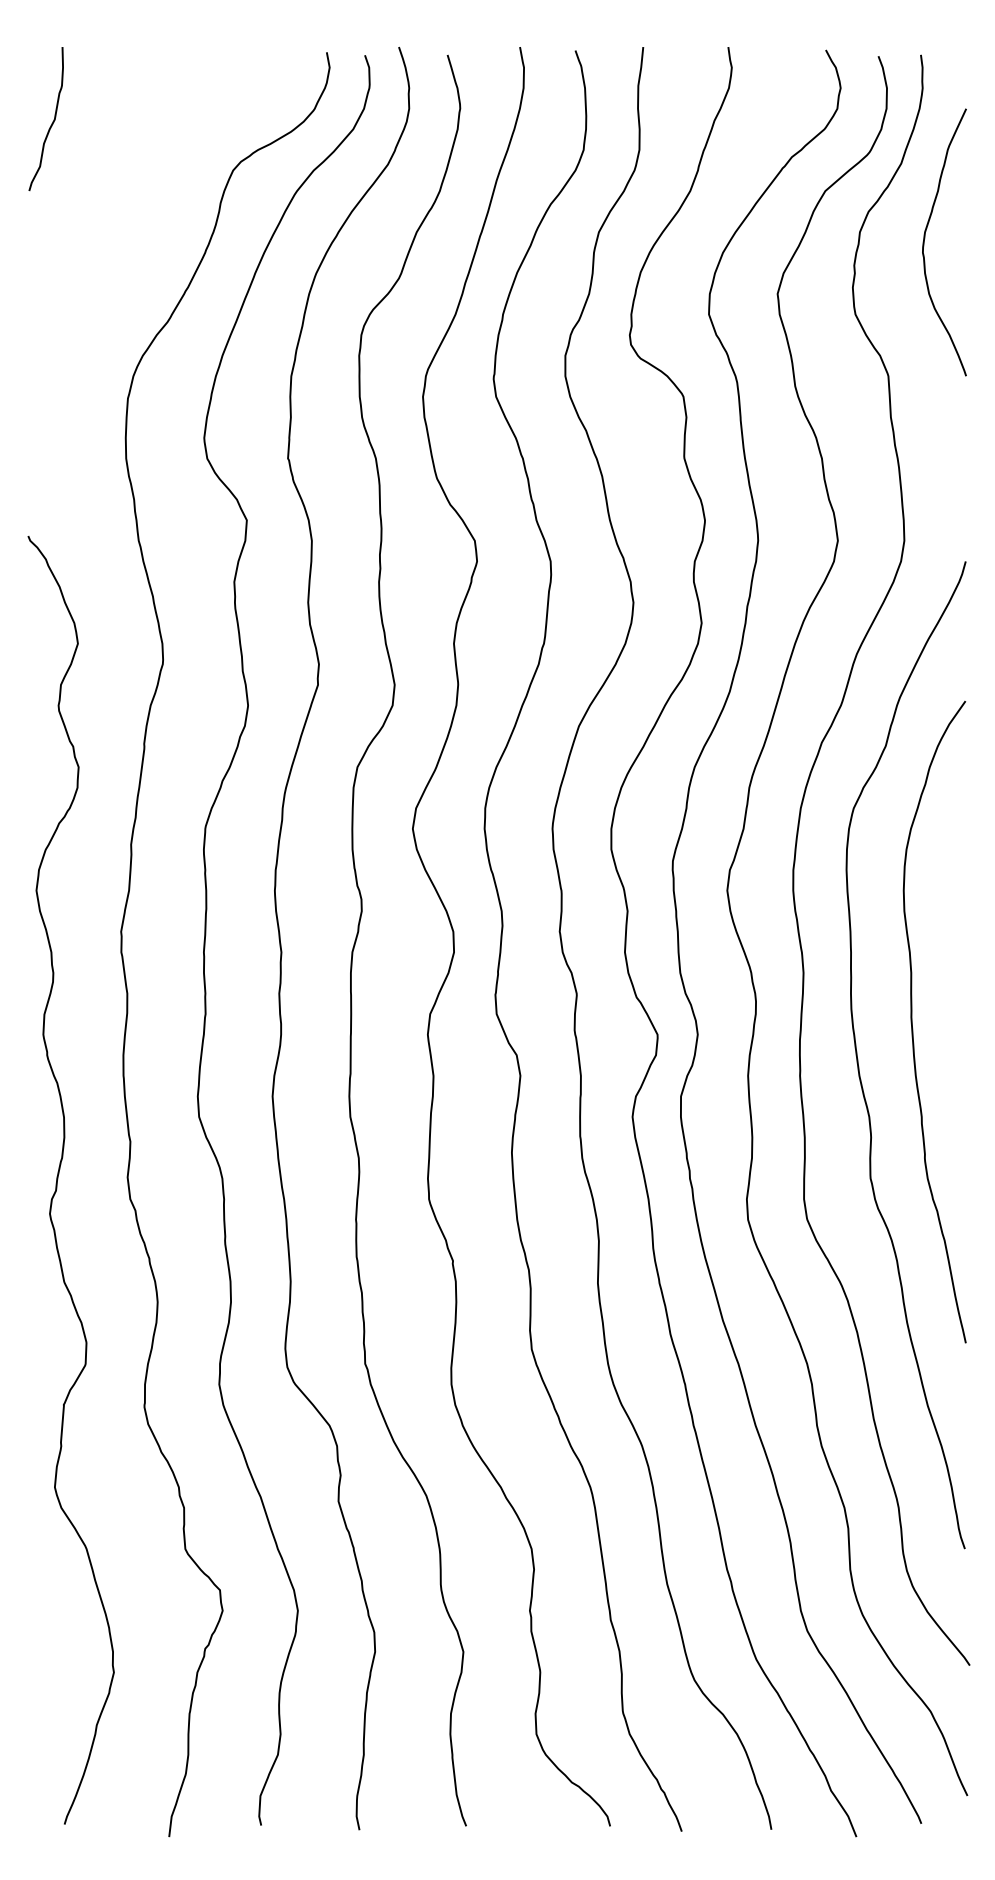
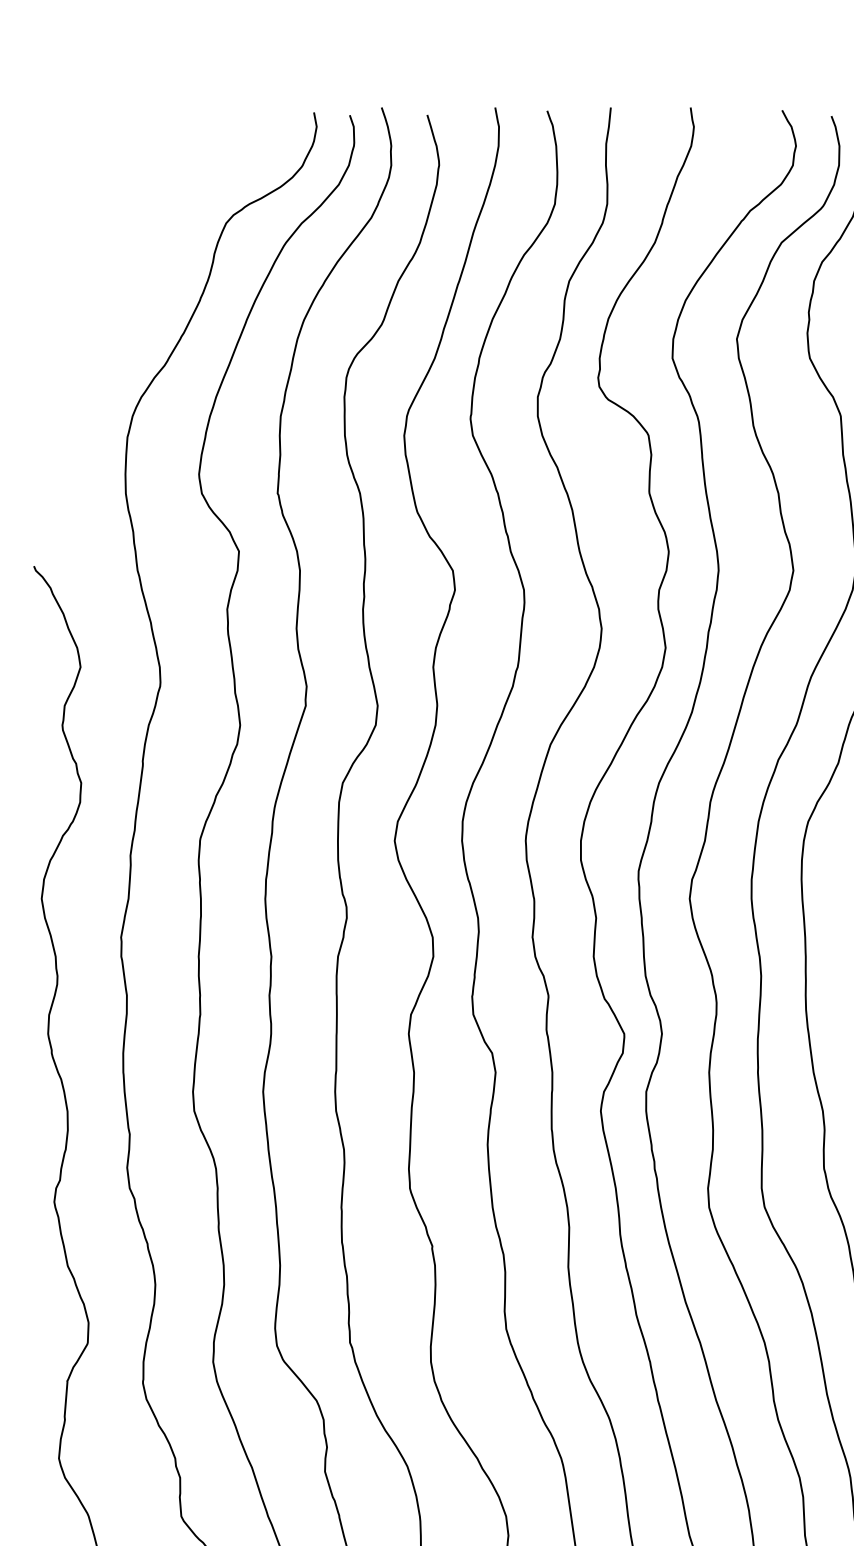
curve: (51, 123) -> (55, 179), removed

